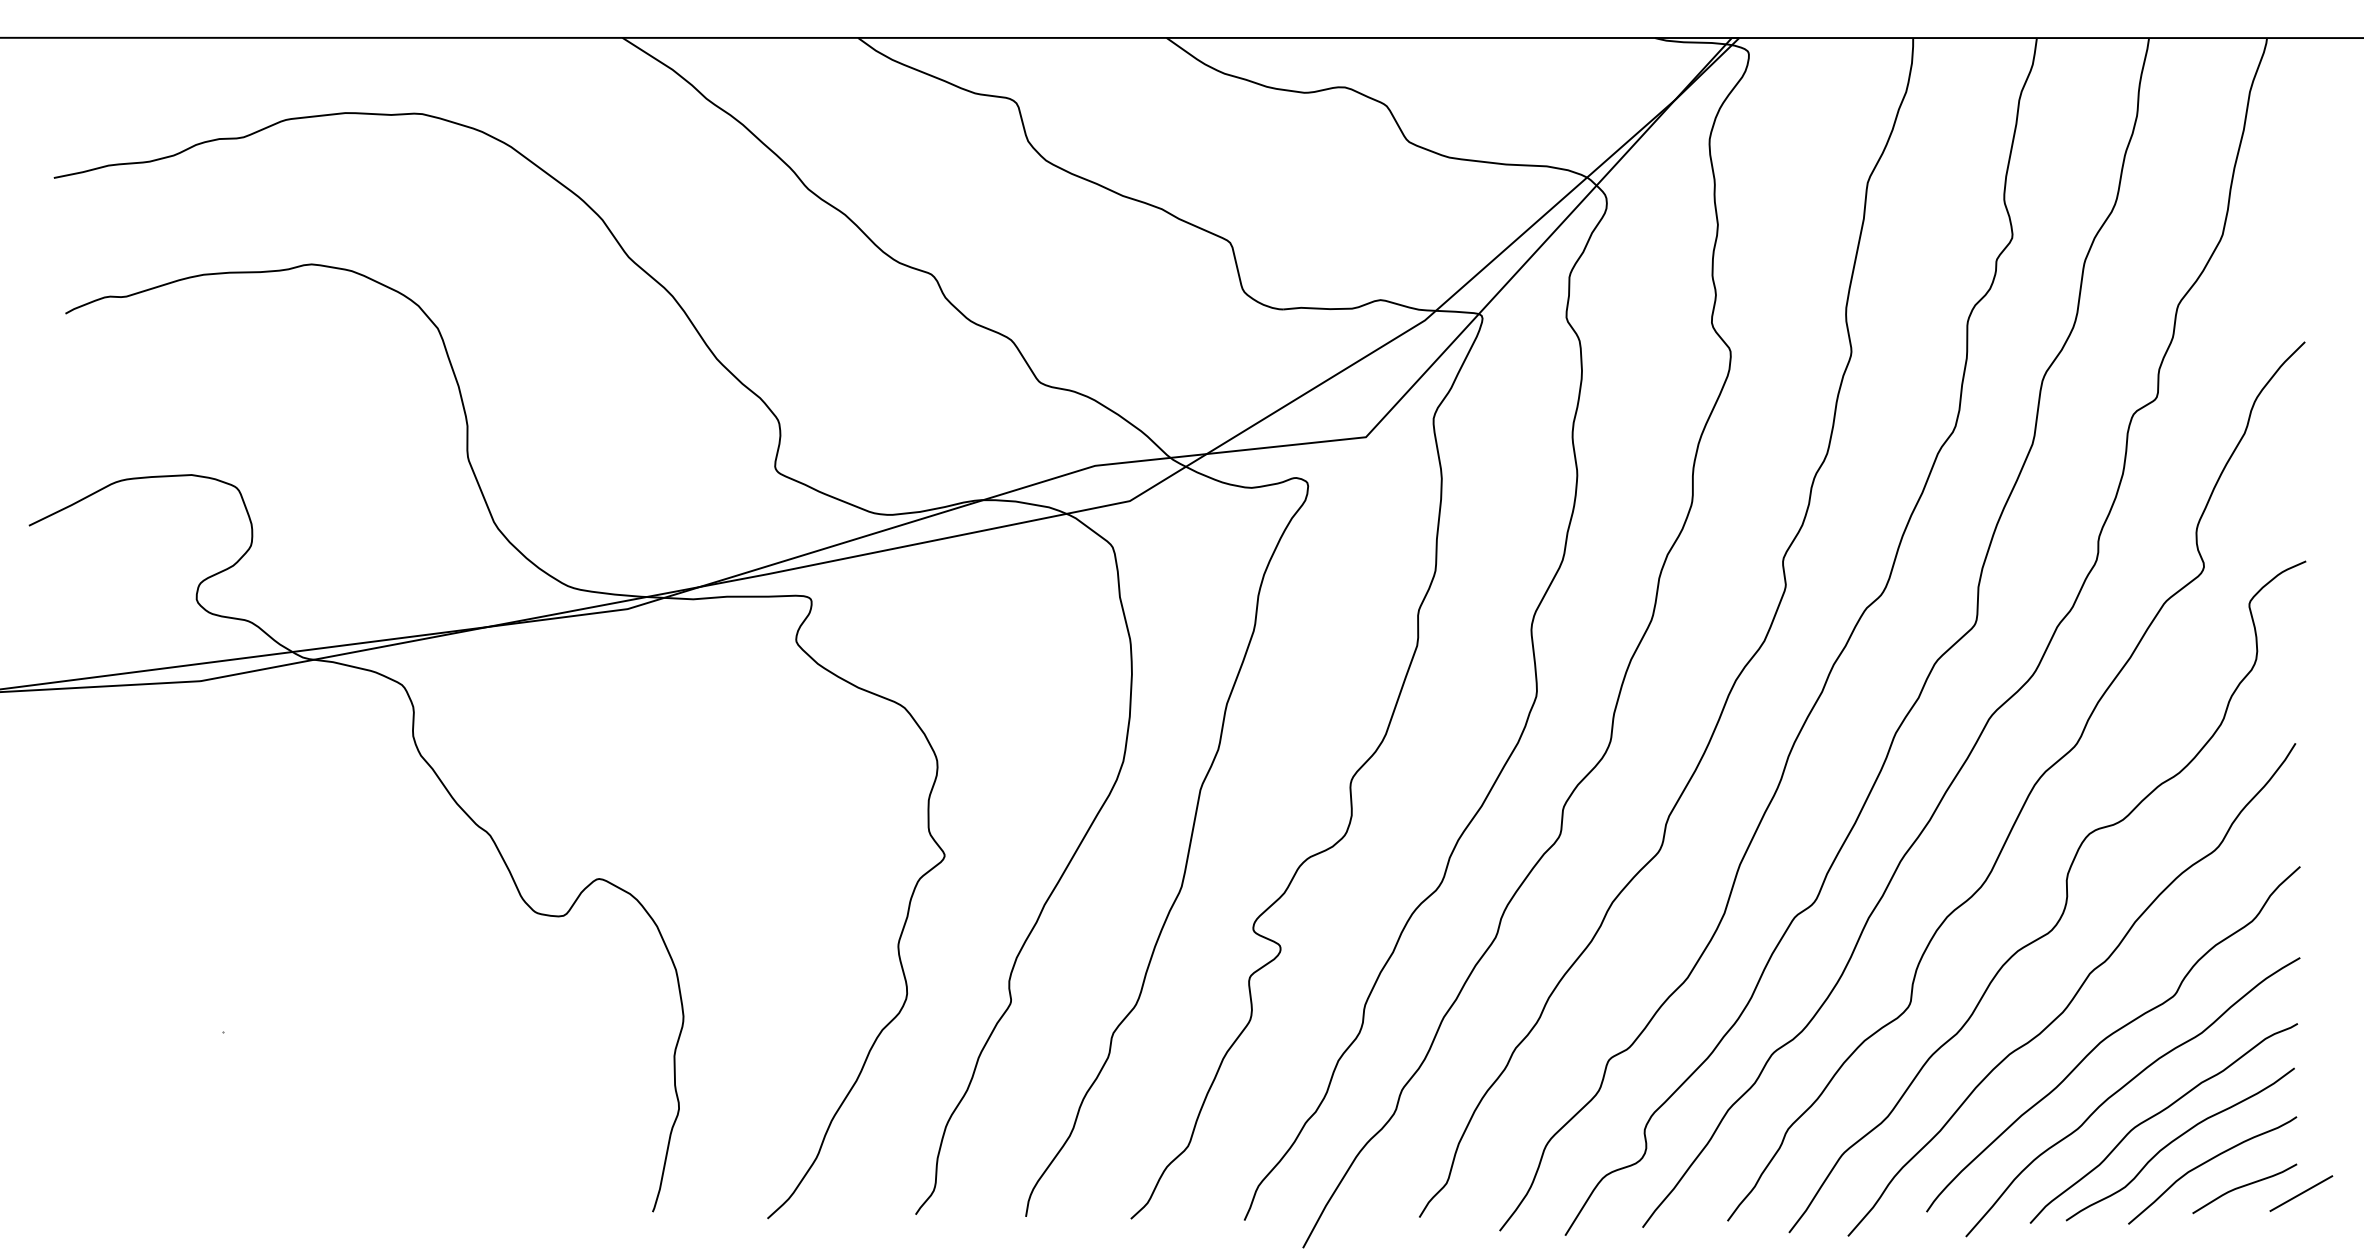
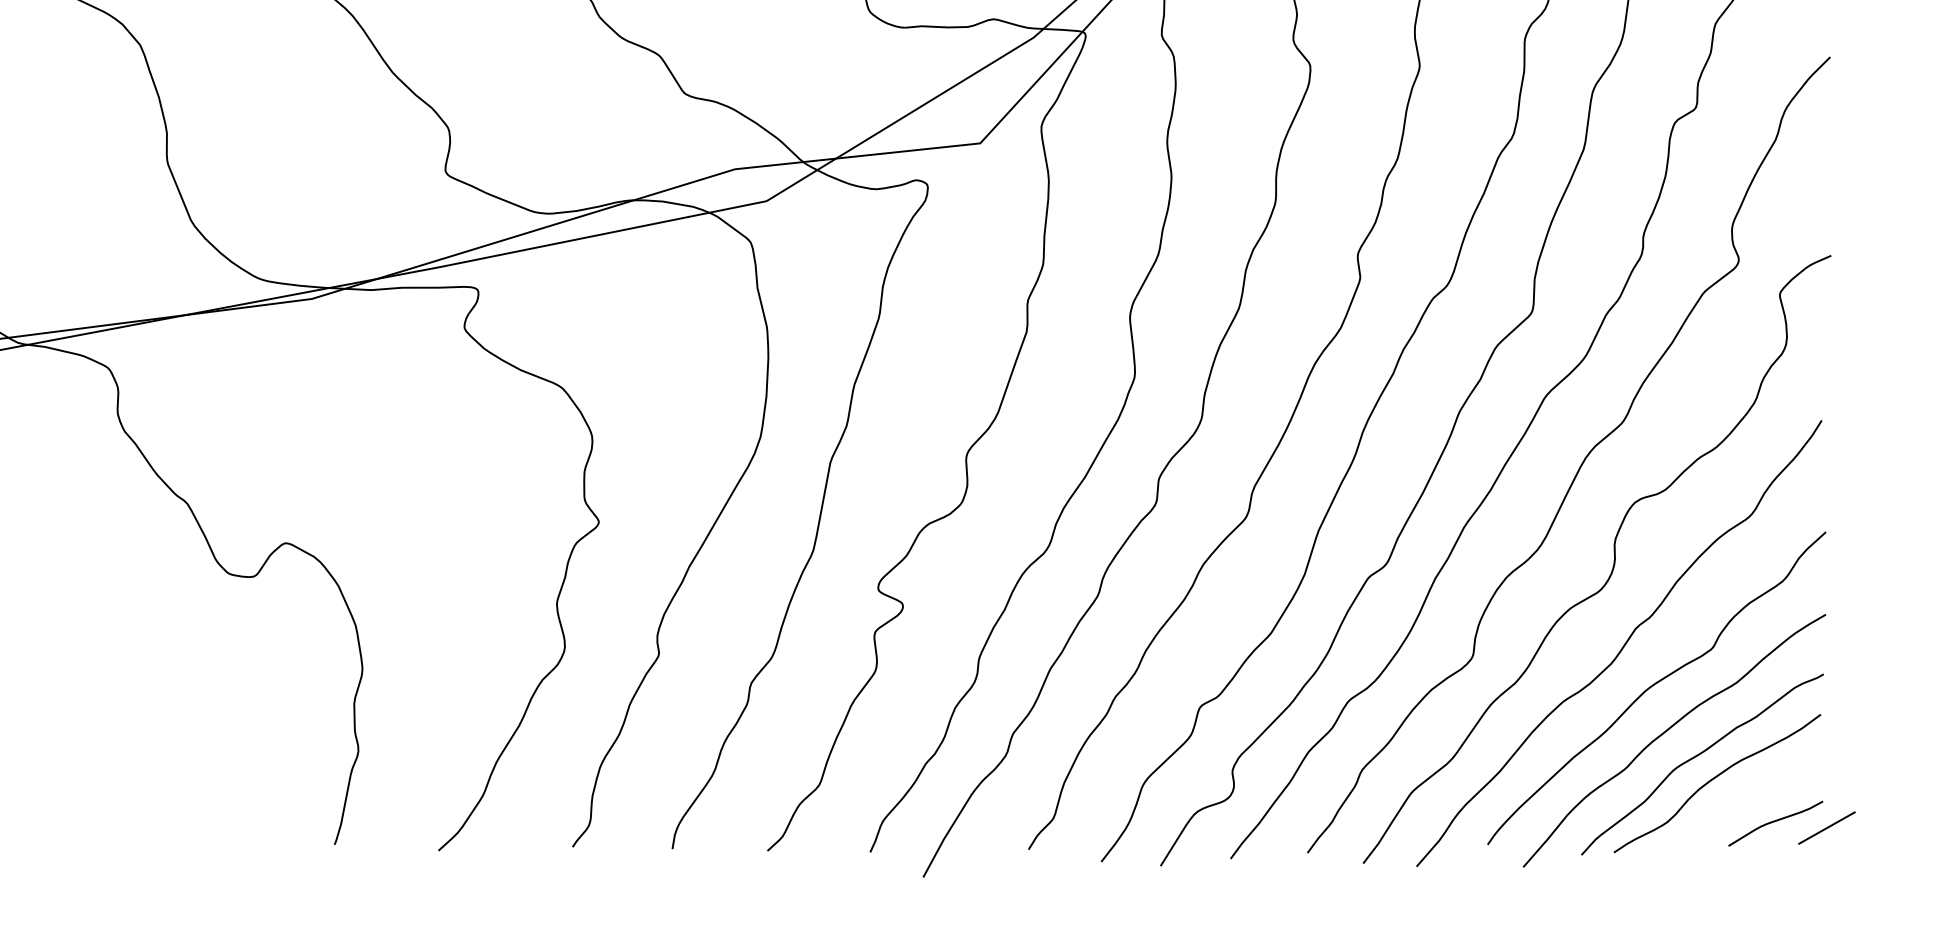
curve: (2207, 1162) -> (1741, 799), removed

